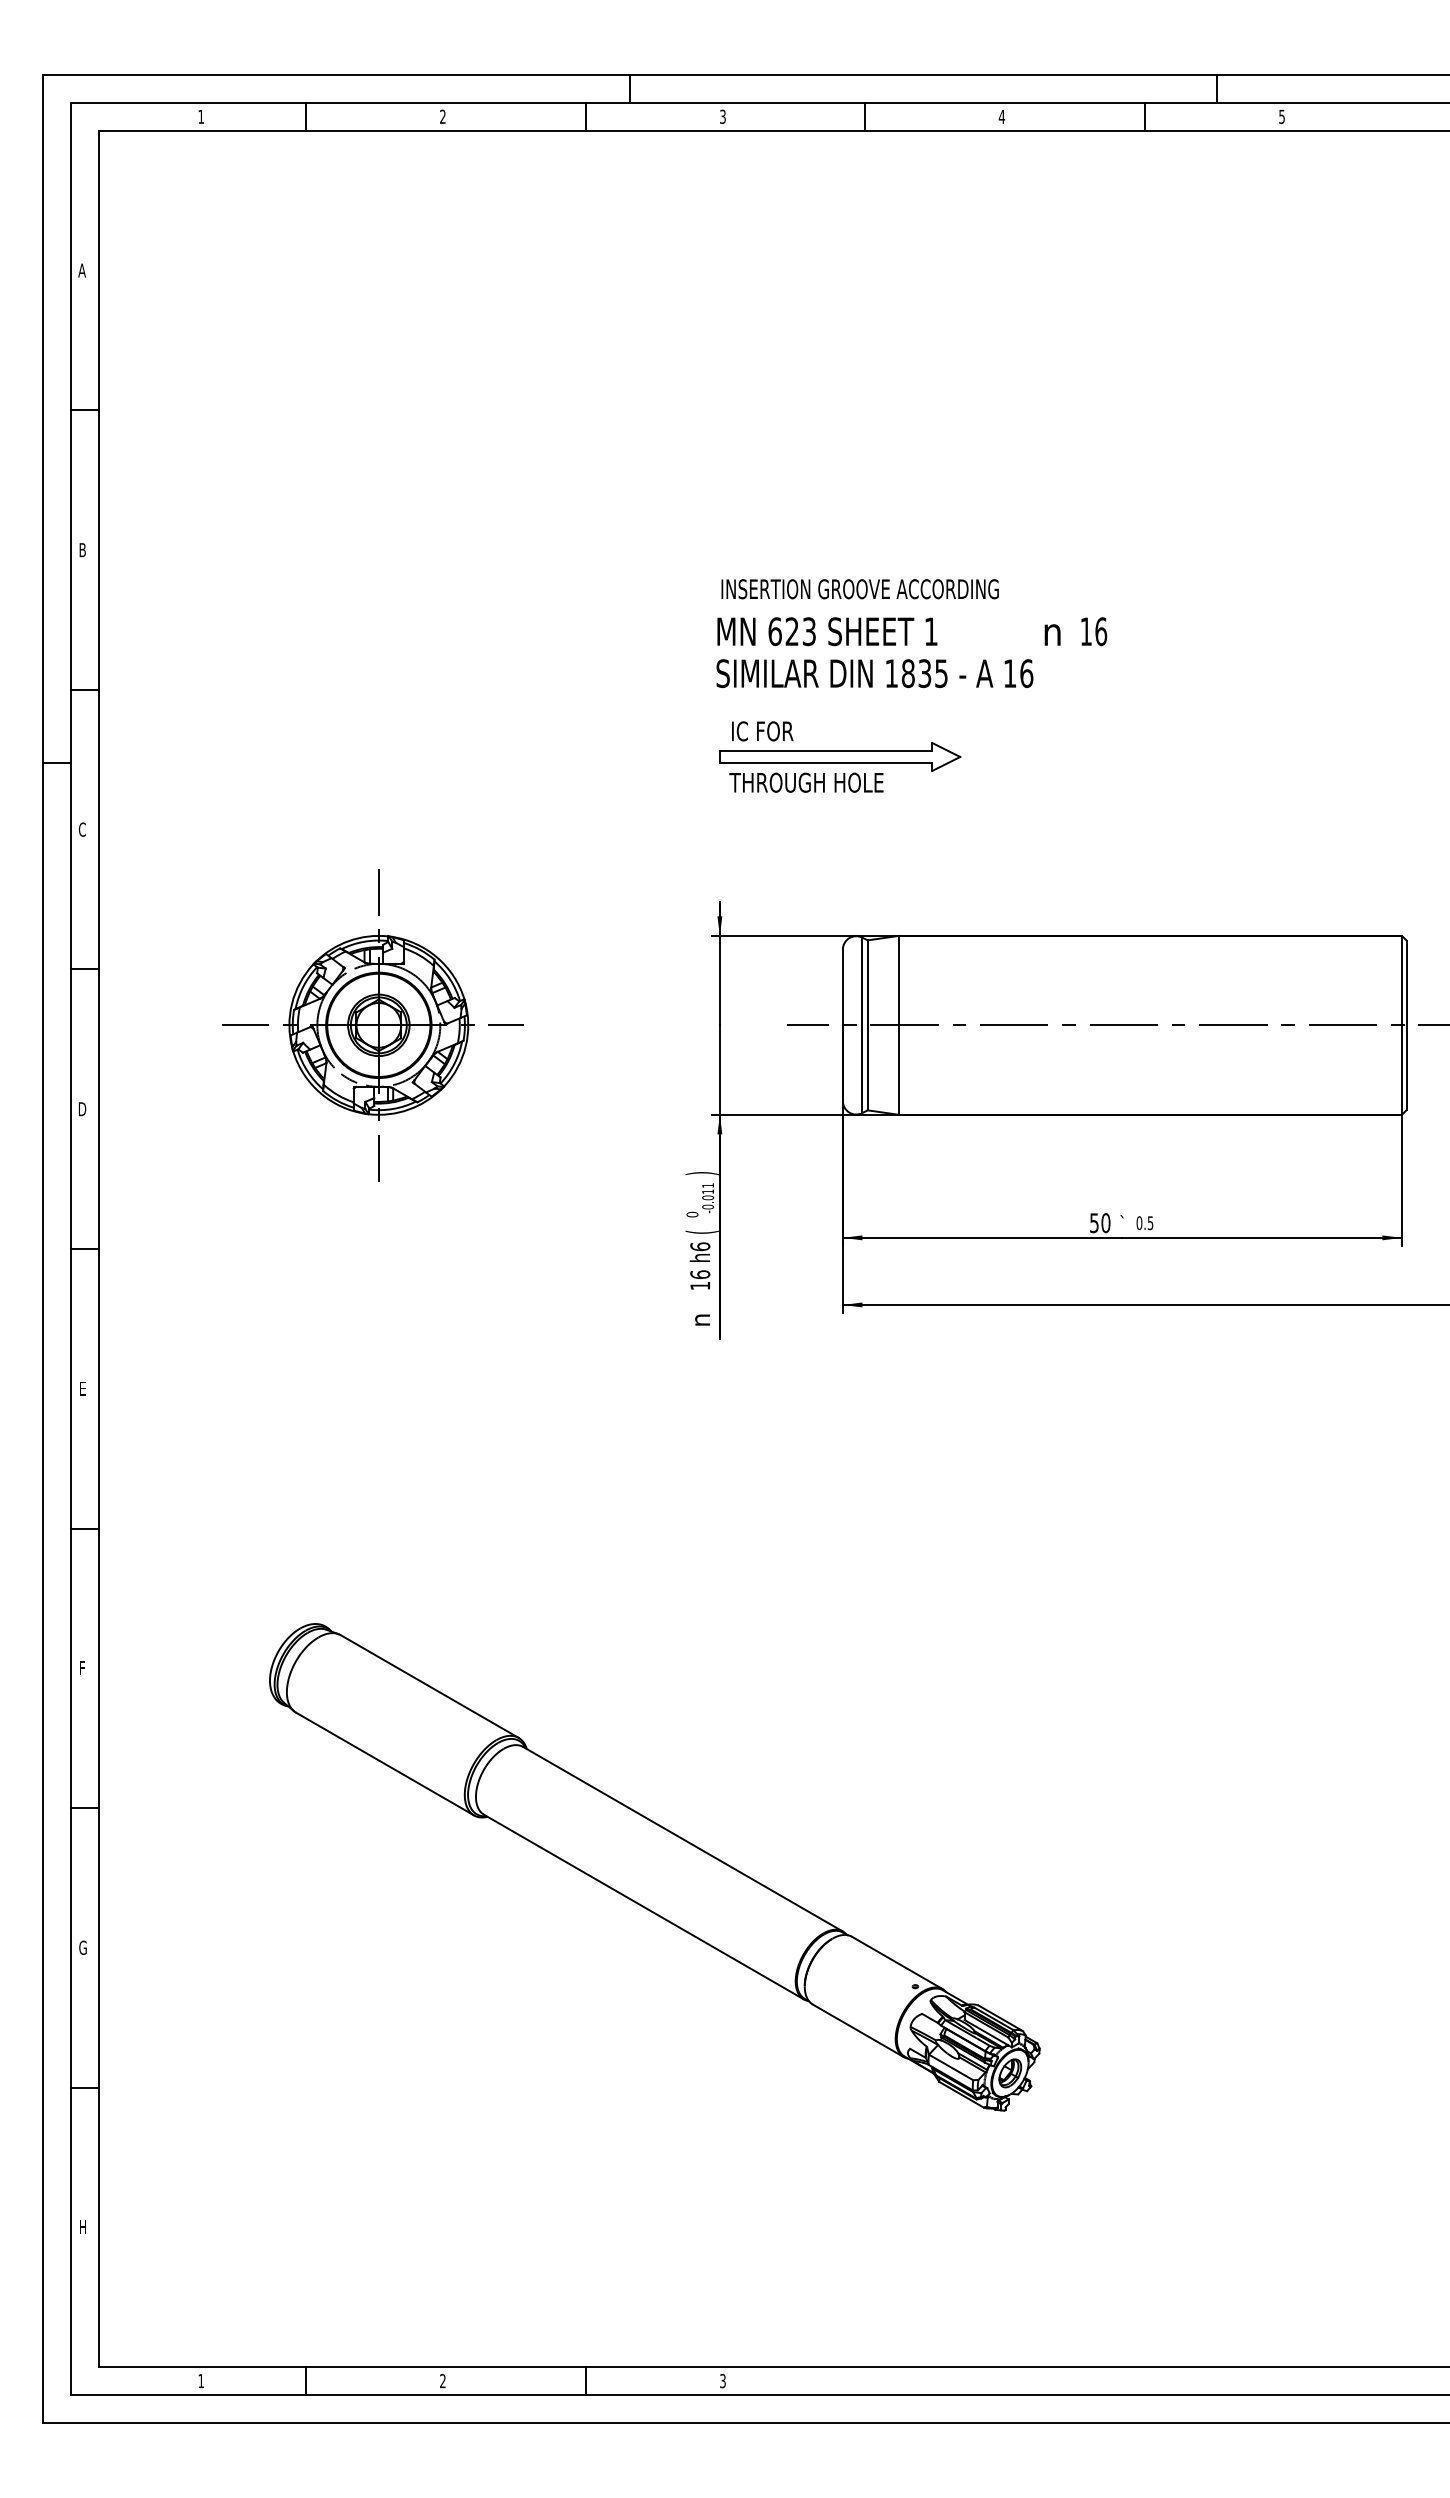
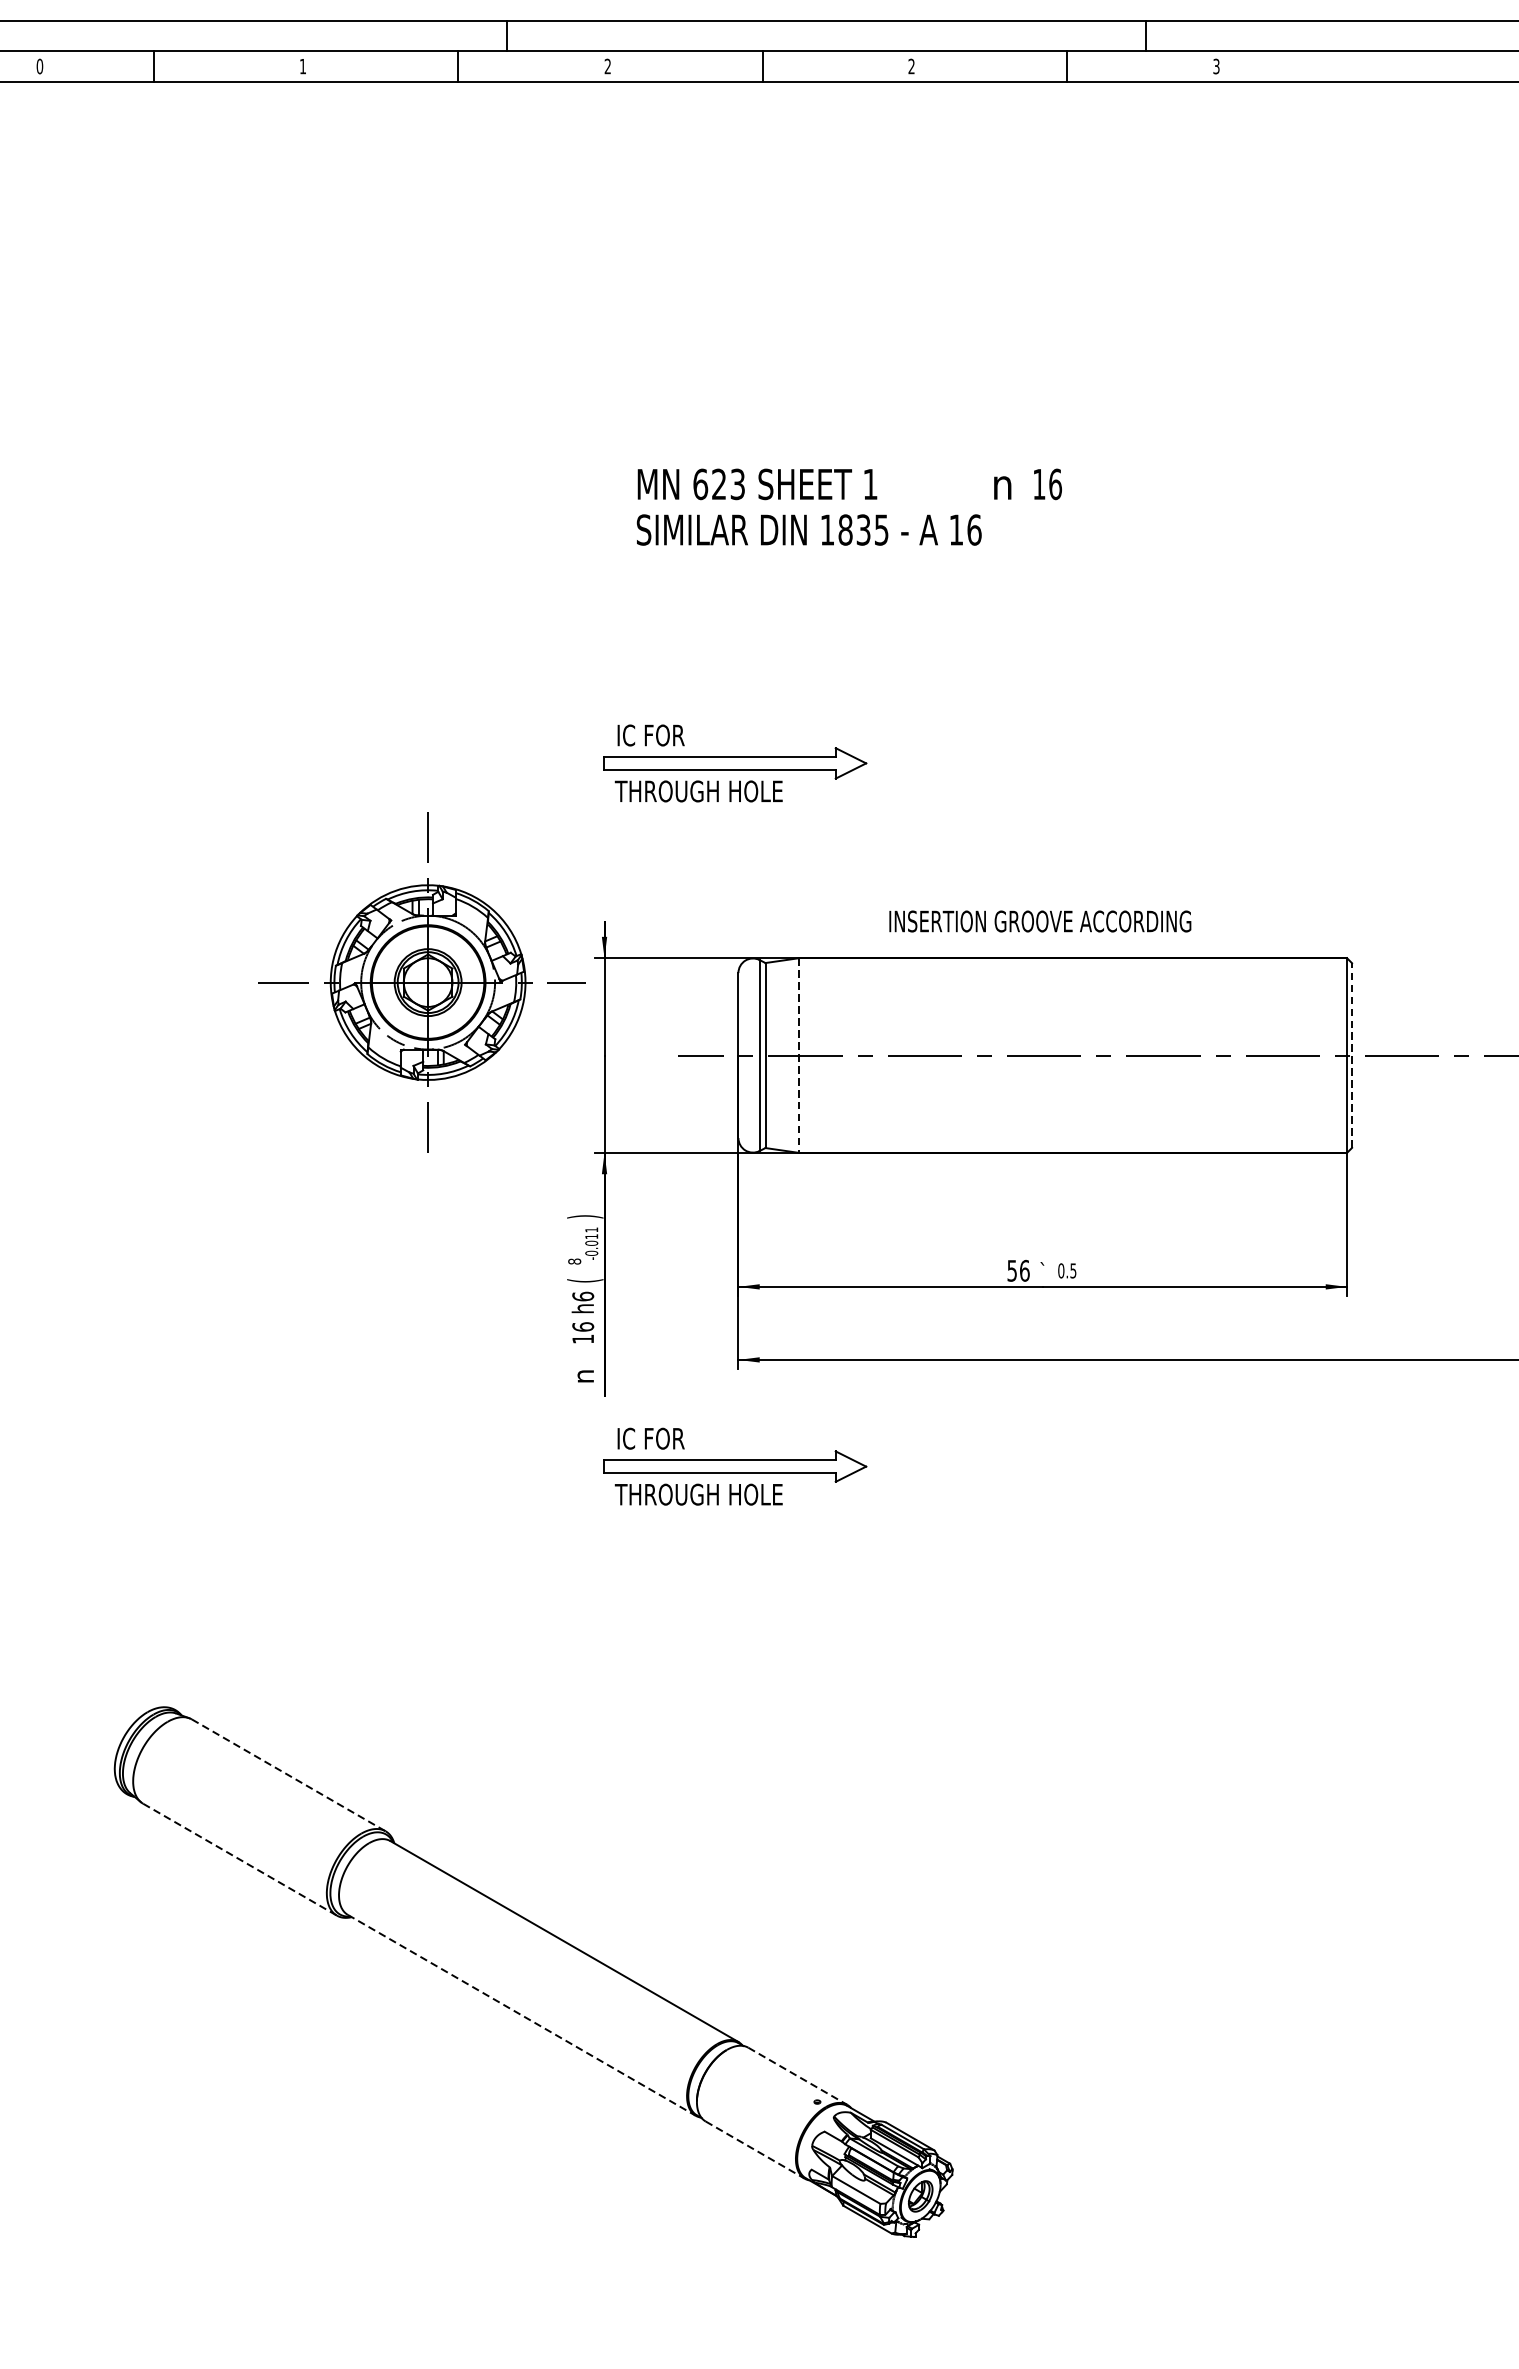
text: (201, 116) -> (40, 66), 1 -> 0
text: (442, 116) -> (302, 66), 2 -> 1
text: (1001, 116) -> (911, 66), 4 -> 2
text: (1281, 116) -> (1215, 66), 5 -> 3
text: (722, 117) -> (607, 67), 3 -> 2
text: (859, 589) -> (1039, 921), moved
text: (911, 652) -> (849, 507), moved
part: (372, 1025) -> (421, 982), moved
line: (898, 1025) -> (798, 1055), solid -> dashed
line: (1406, 1025) -> (1351, 1055), solid -> dashed
text: (692, 1214) -> (574, 1261), 0 -> 8
text: (1105, 1222) -> (1024, 1270), 50 -> 56
part: (840, 1402) -> (735, 1466), added
line: (429, 1686) -> (288, 1775), solid -> dashed
line: (385, 1764) -> (240, 1860), solid -> dashed
line: (643, 1907) -> (521, 2015), solid -> dashed
line: (897, 1963) -> (797, 2076), solid -> dashed
line: (858, 2031) -> (755, 2150), solid -> dashed

